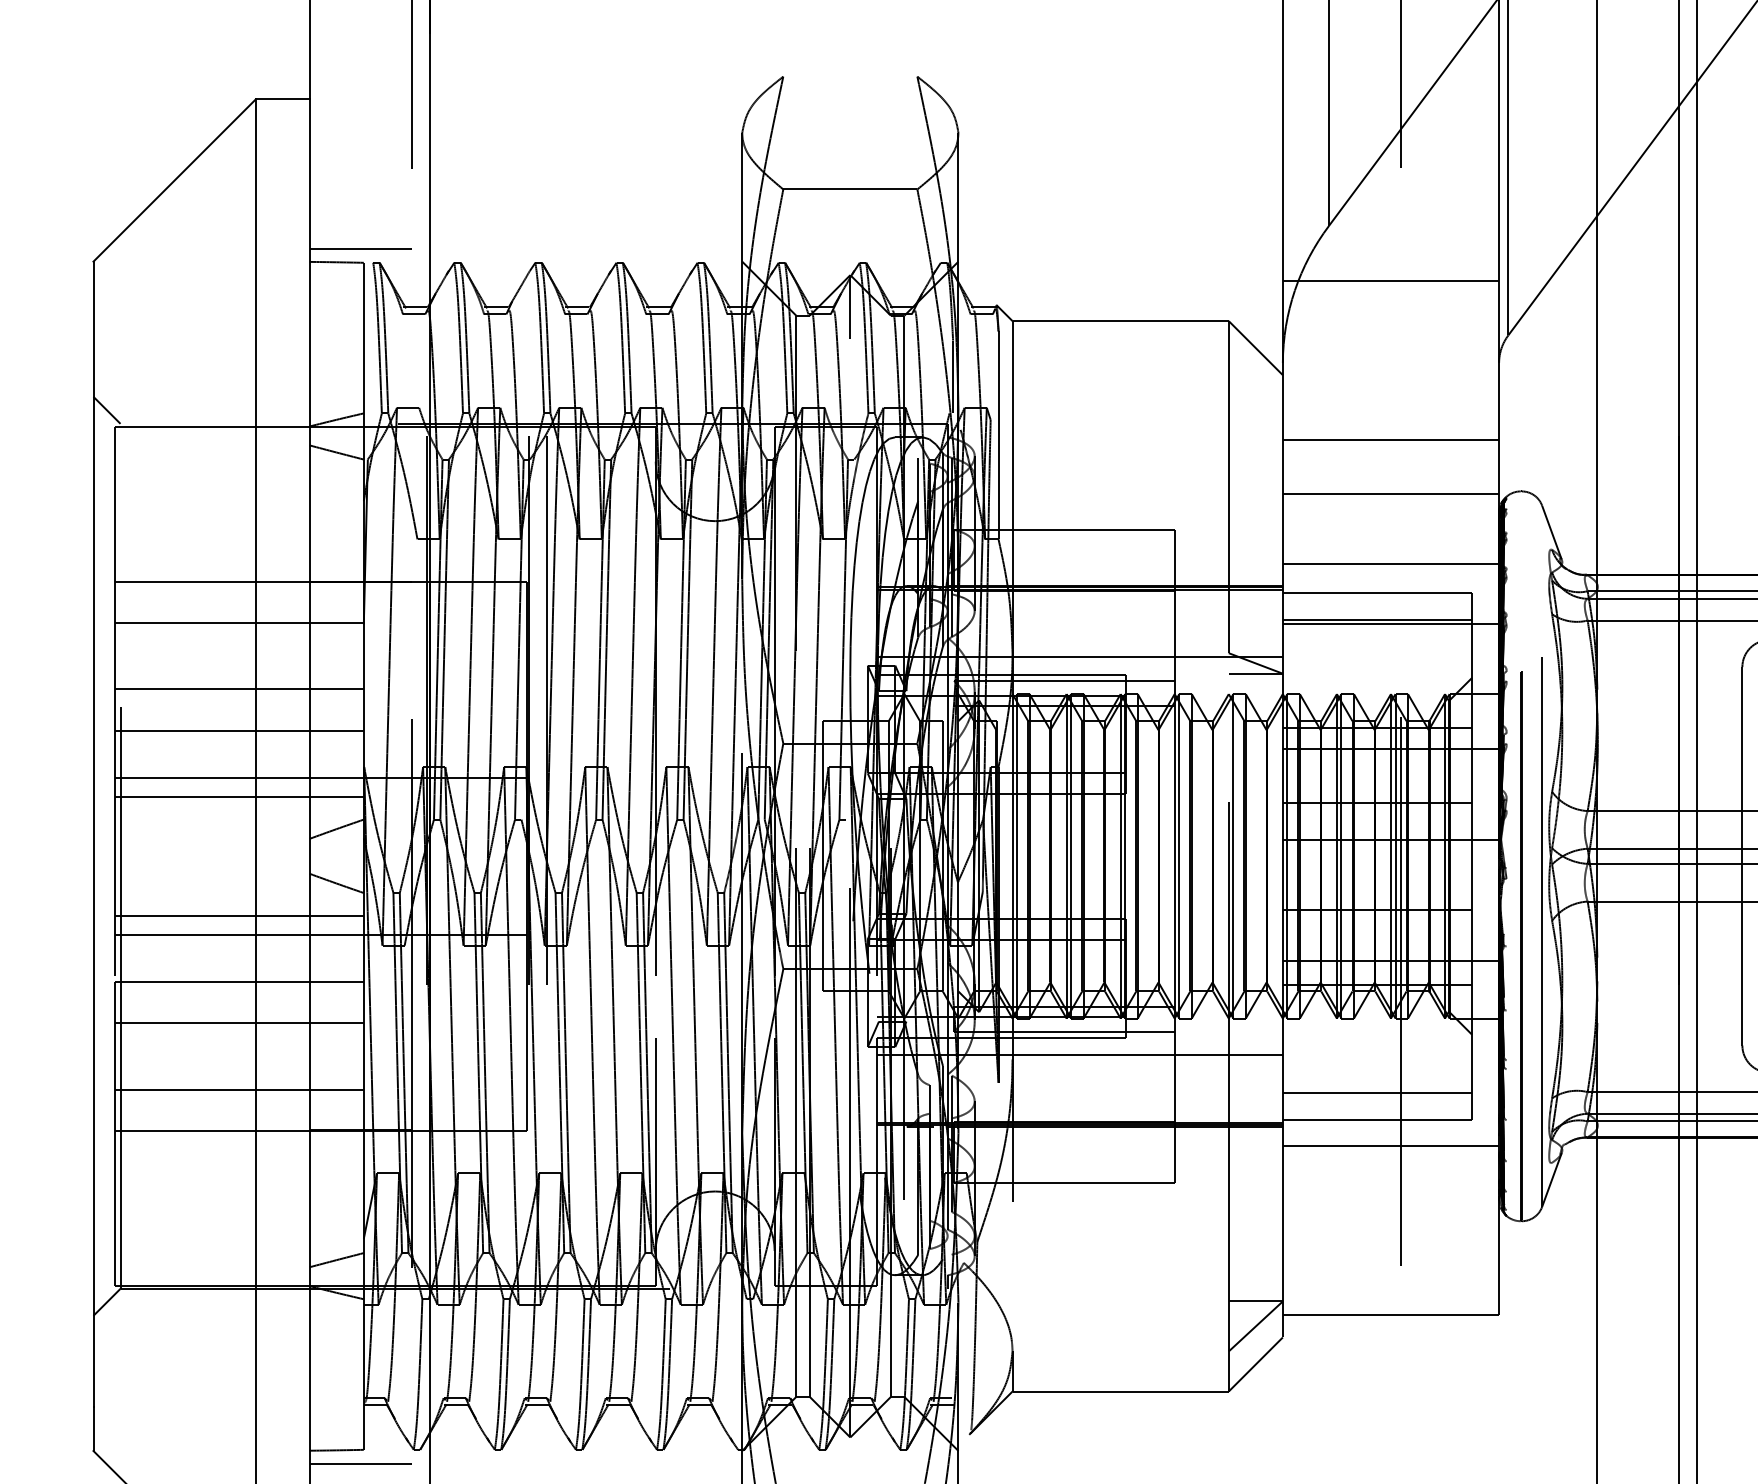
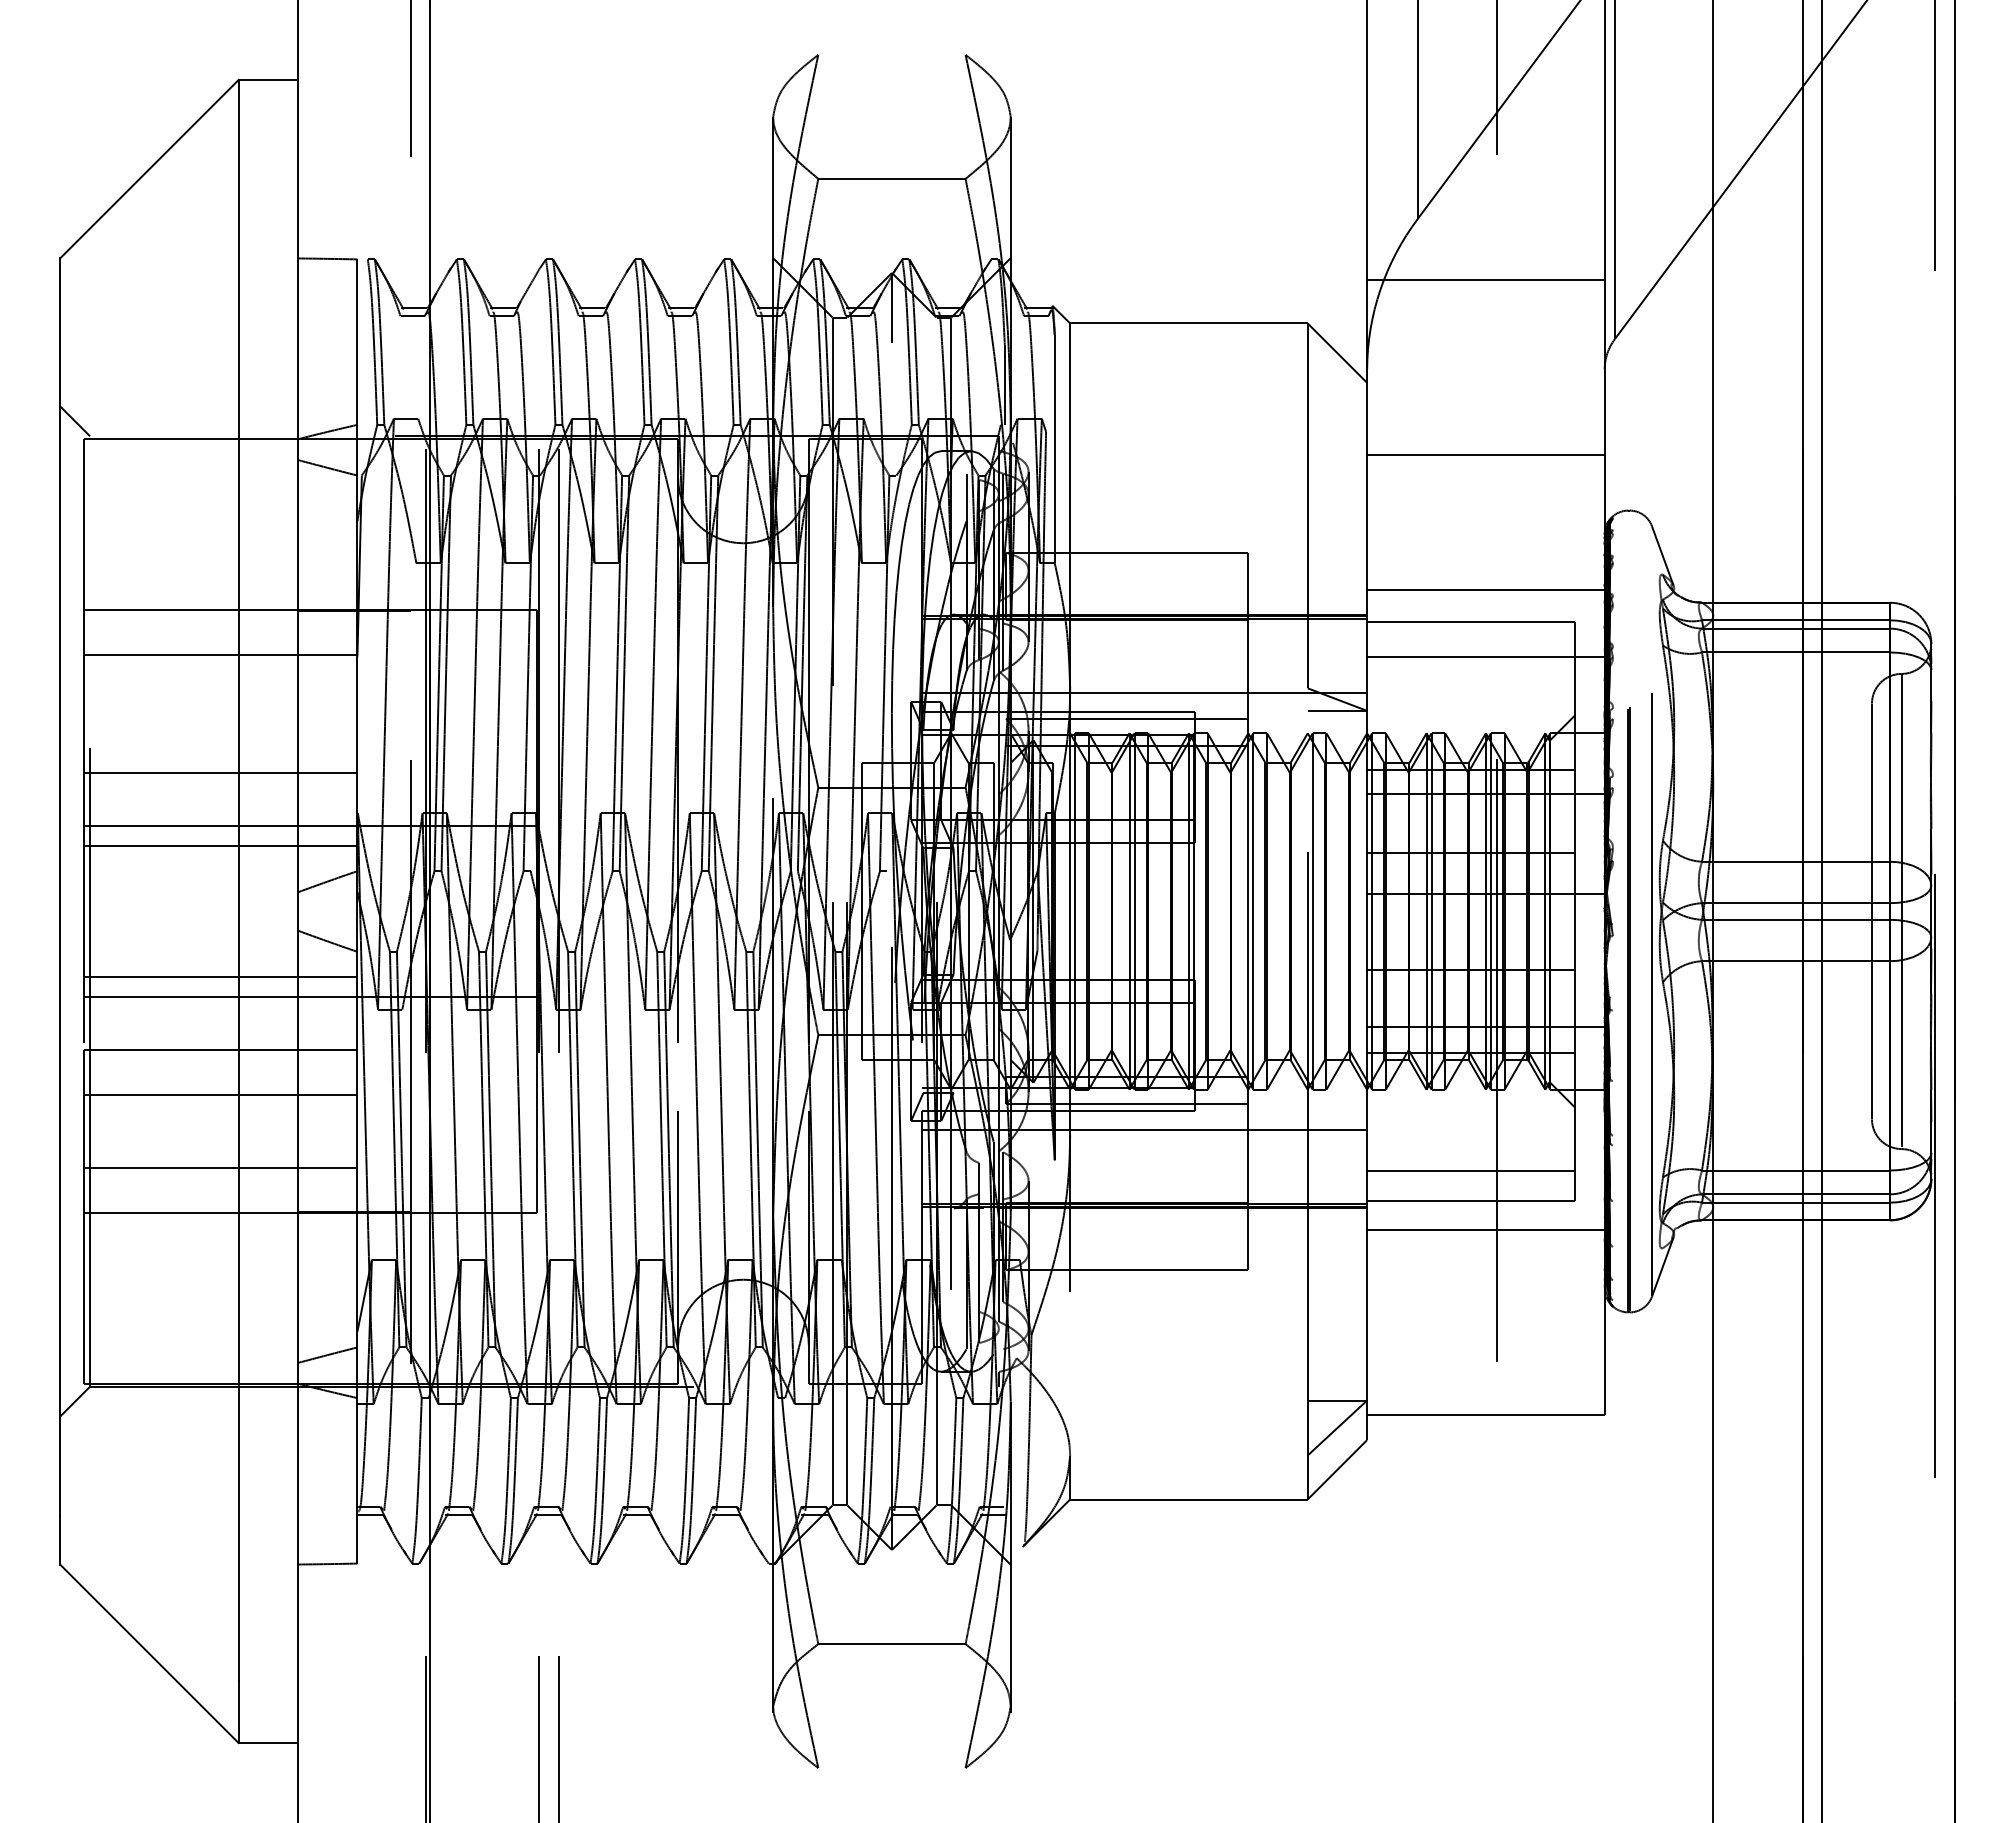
line: (361, 248) -> (354, 243), removed
line: (1390, 494) -> (1485, 513), removed
line: (1377, 619) -> (1471, 651), removed
line: (239, 688) -> (220, 727), removed
line: (361, 1464) -> (354, 1579), removed

